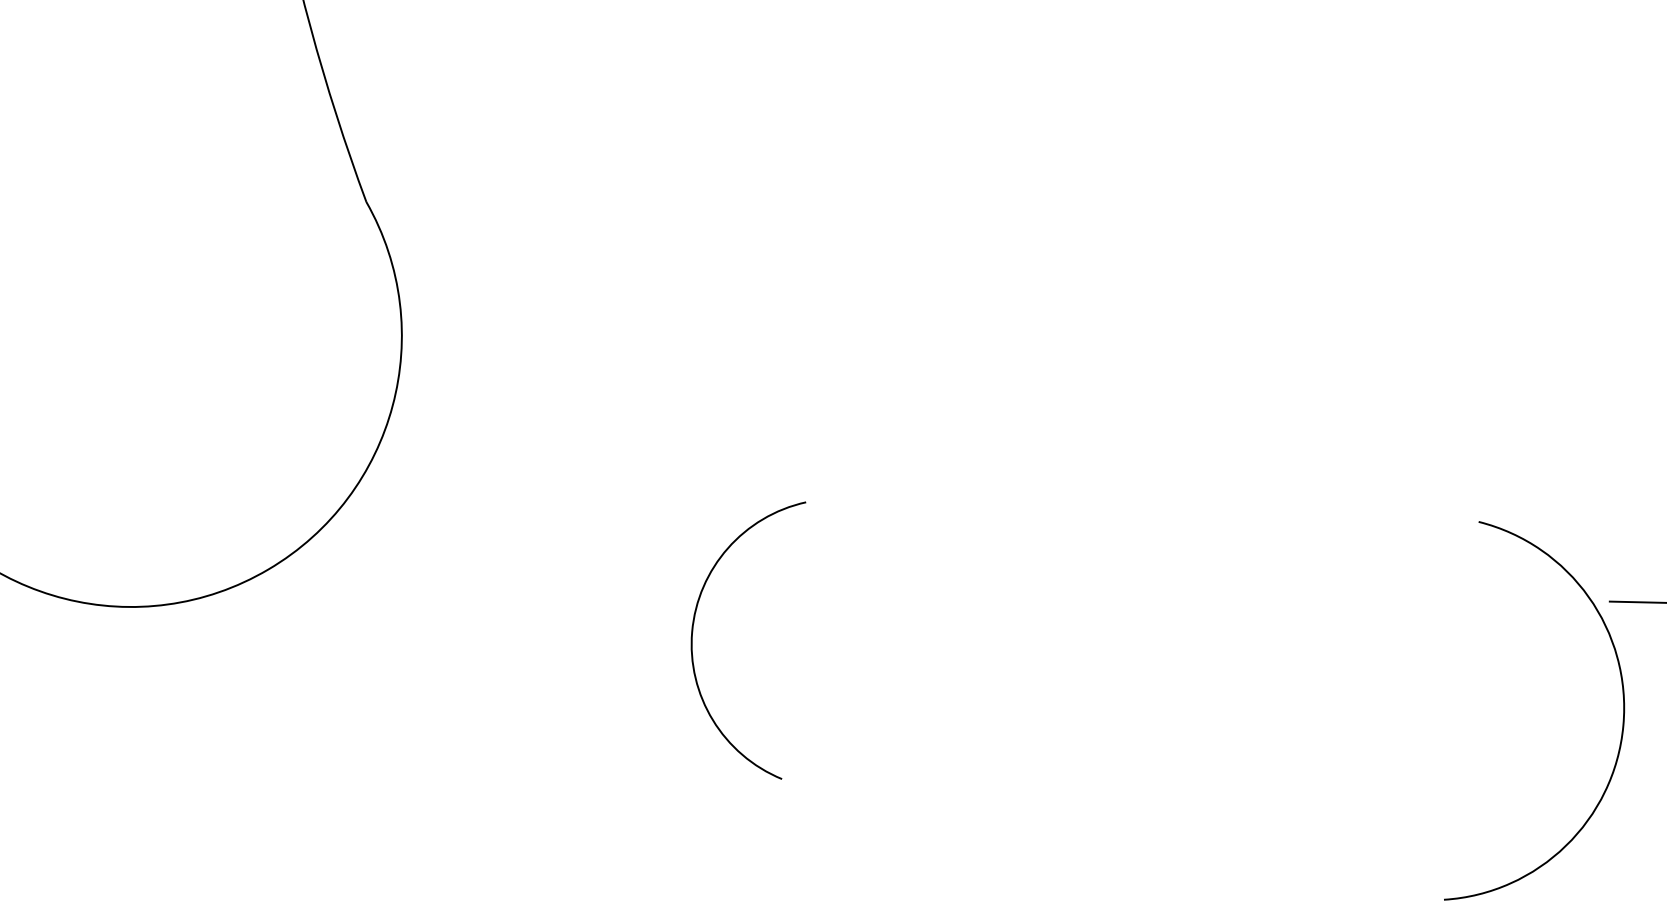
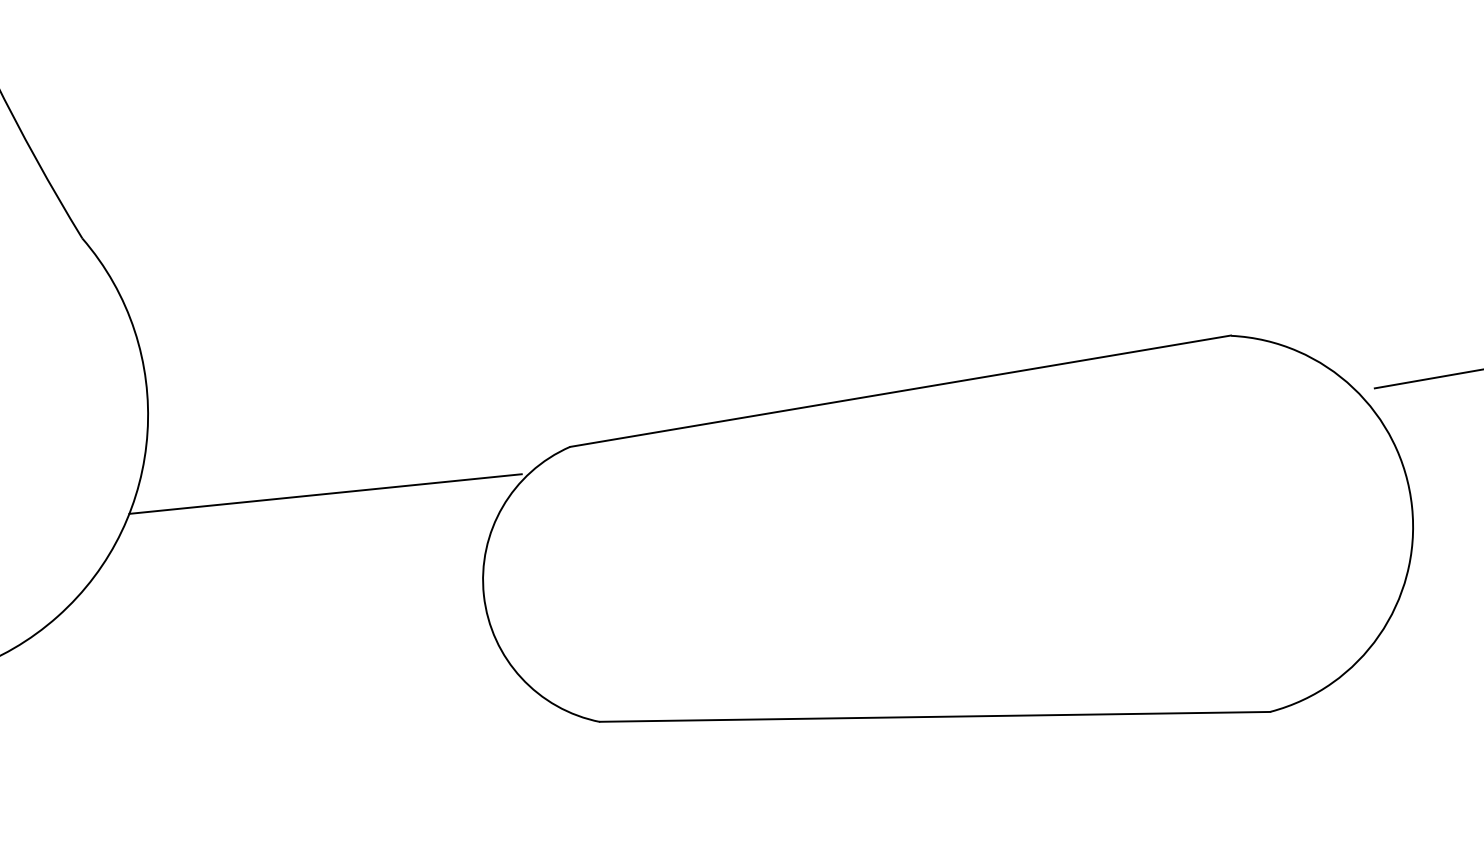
line: (556, 500) -> (325, 493), added
line: (1142, 511) -> (900, 390), added
line: (1112, 838) -> (934, 716), added

